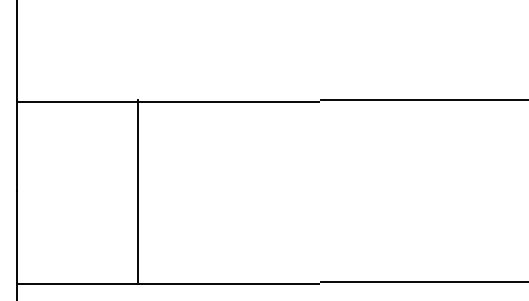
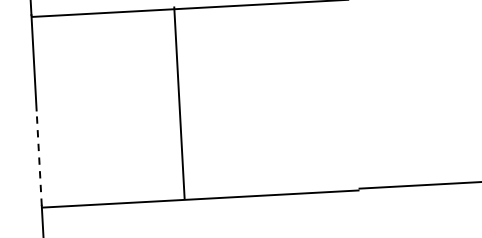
line: (138, 191) -> (179, 103), moved
line: (17, 236) -> (39, 157), solid -> dashed

